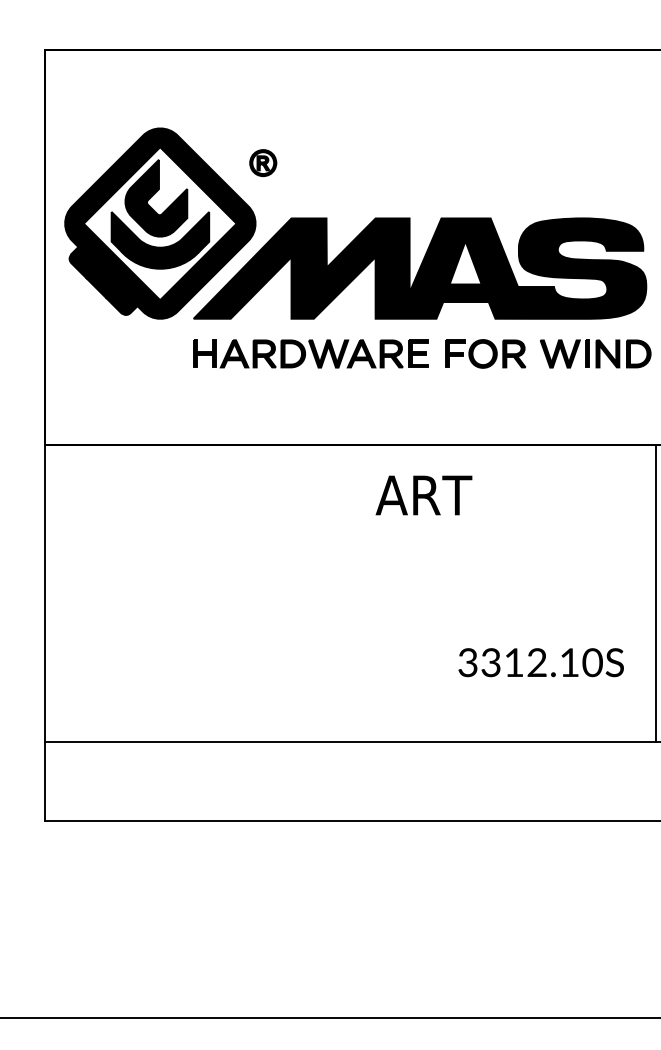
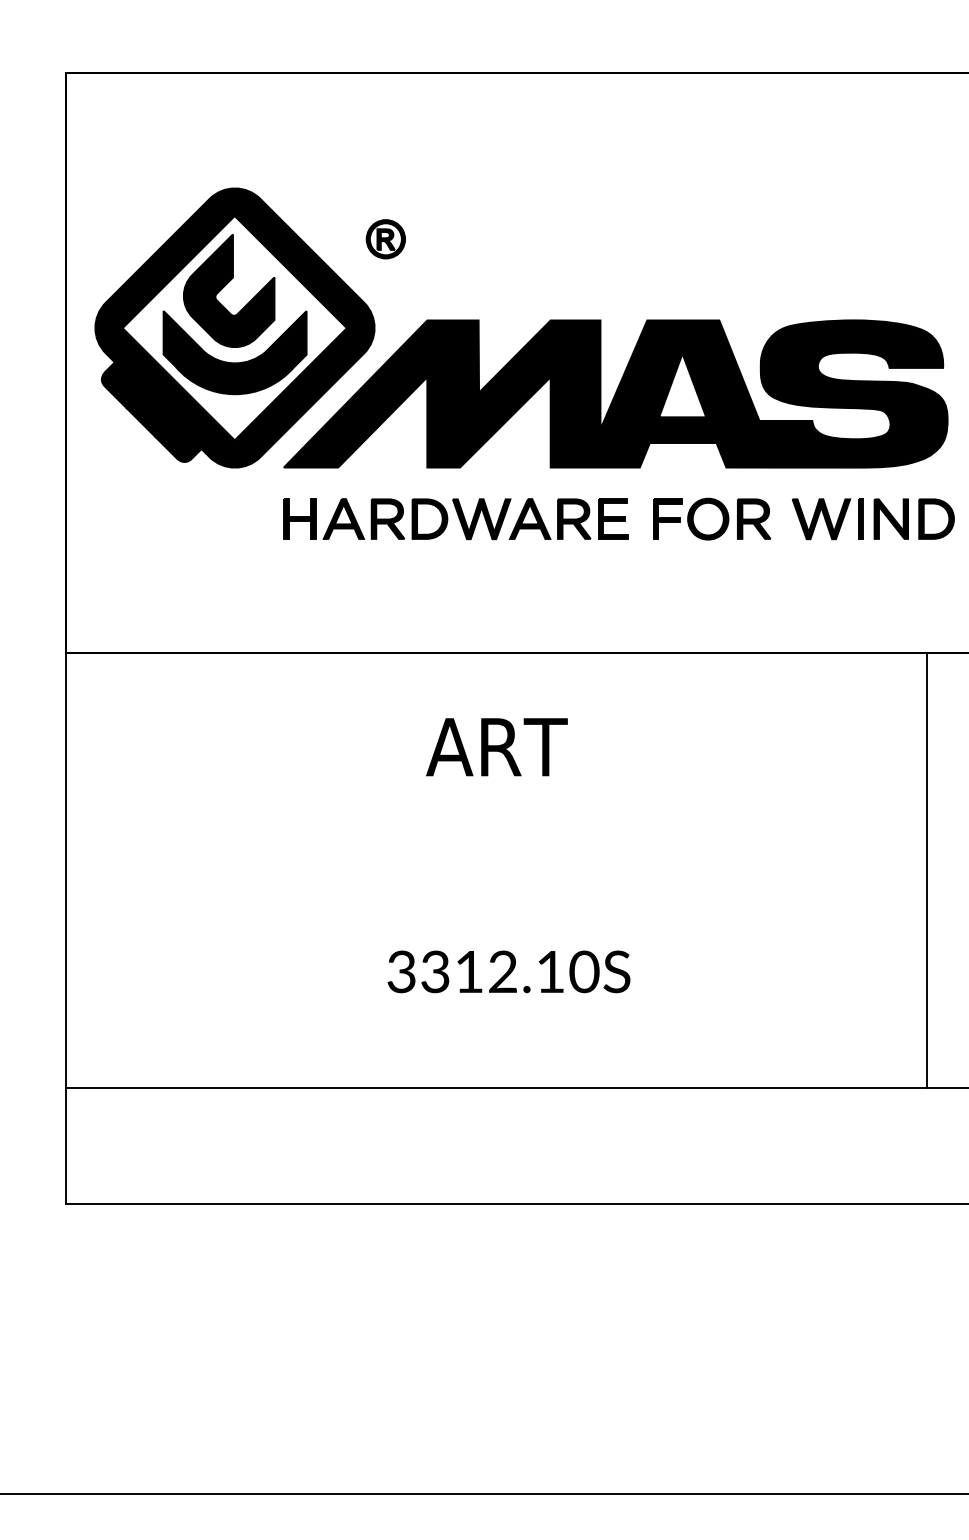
text: (423, 495) -> (496, 747), moved
line: (656, 593) -> (927, 870), moved
text: (540, 662) -> (507, 971), moved

